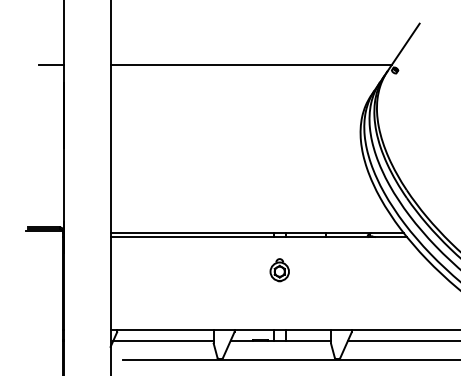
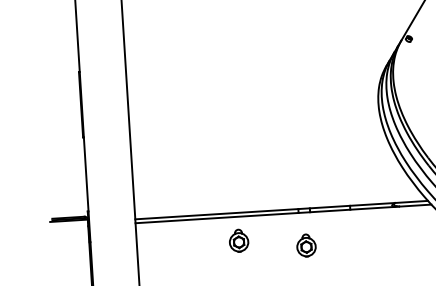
line: (51, 65) -> (65, 55), removed
line: (250, 65) -> (264, 43), removed
part: (212, 261) -> (238, 241), added

